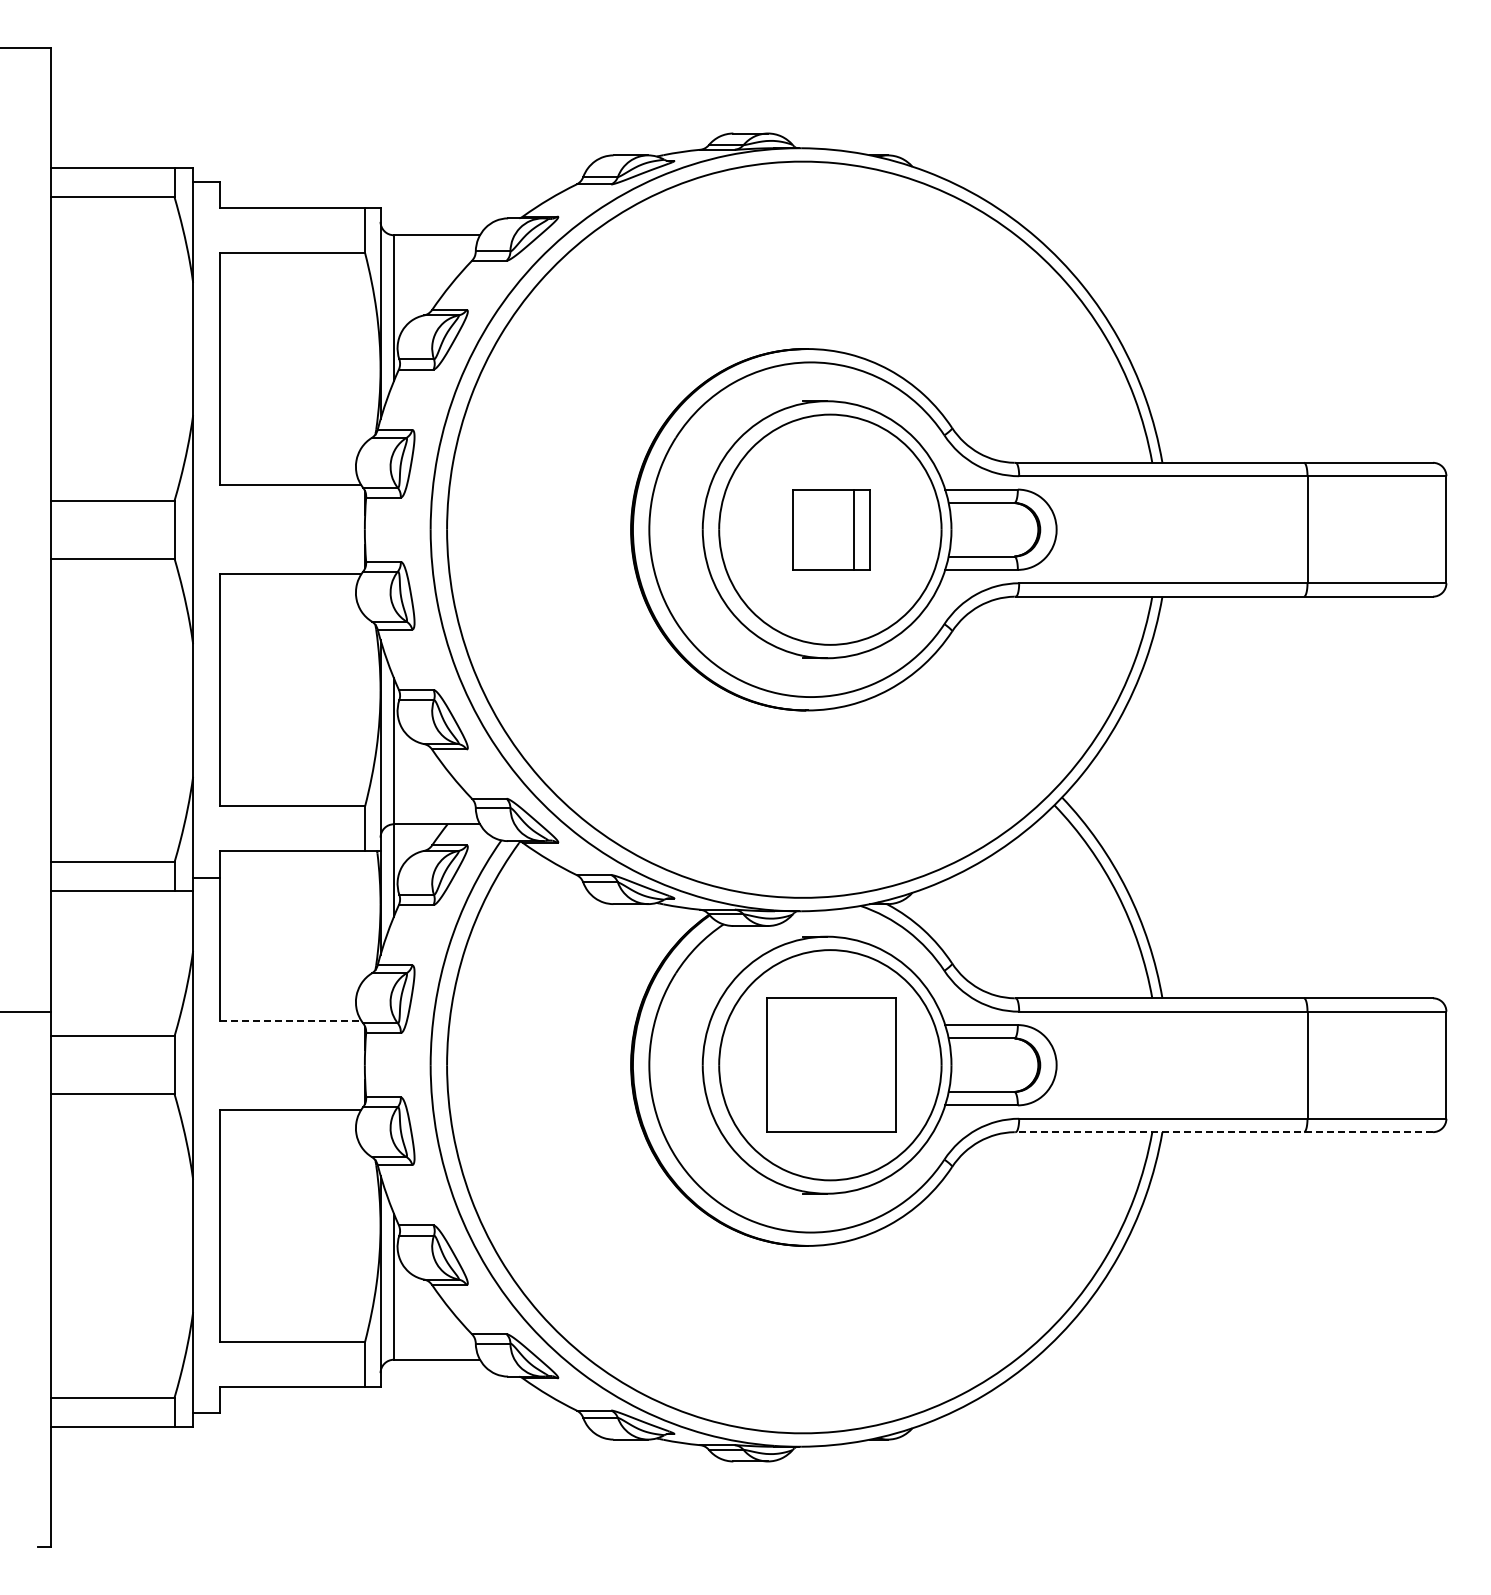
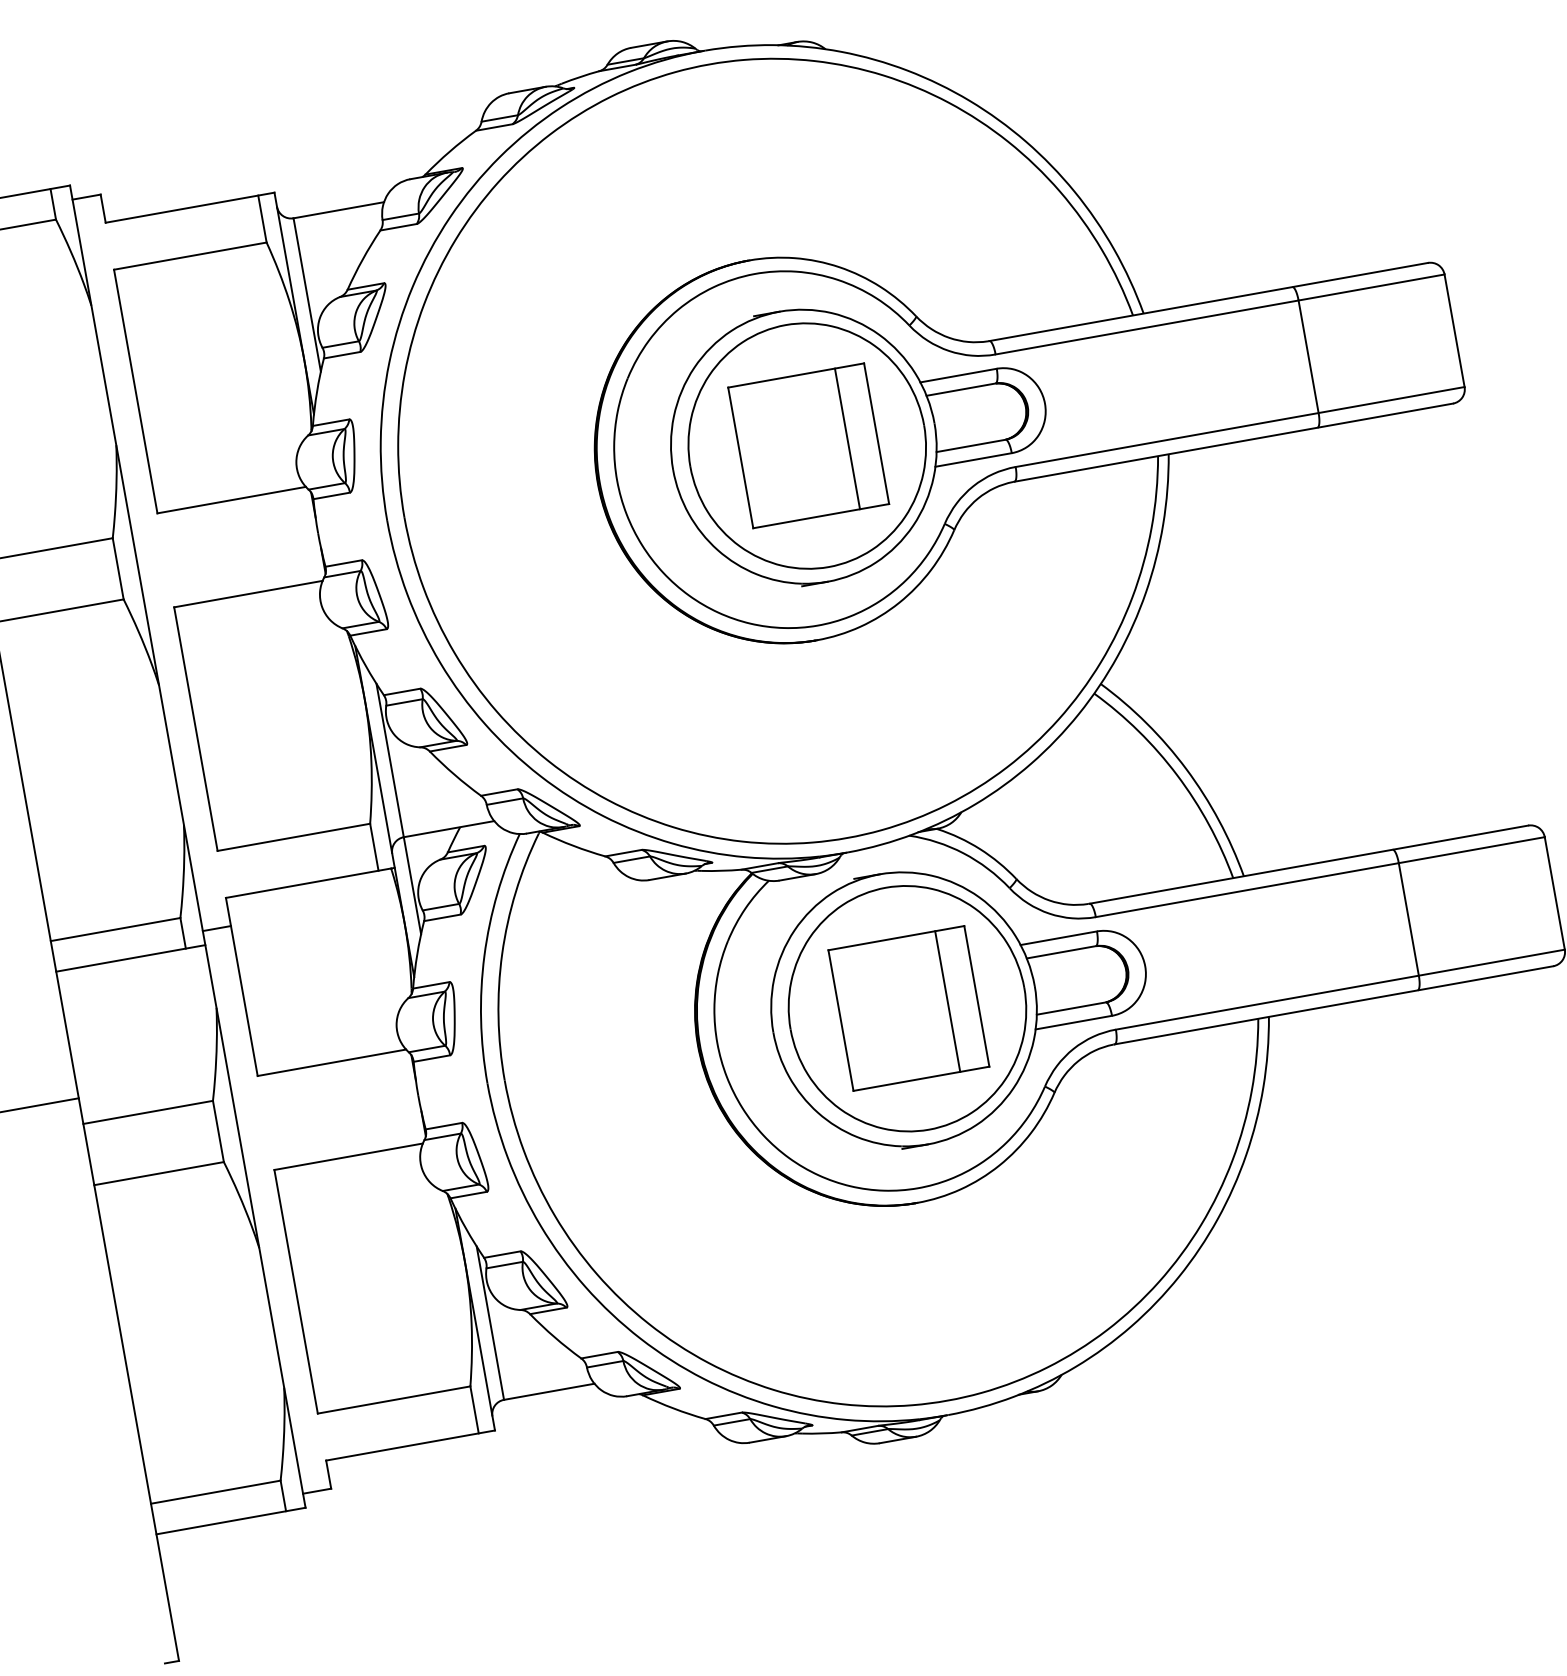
part: (831, 529) -> (808, 445), size x1.67
line: (290, 1020) -> (331, 1062), dashed -> solid
line: (868, 1065) -> (947, 1001), added
line: (1224, 1132) -> (1334, 1005), dashed -> solid

